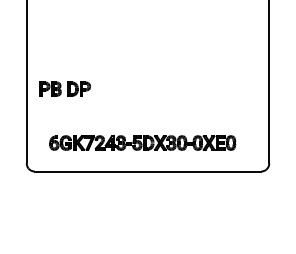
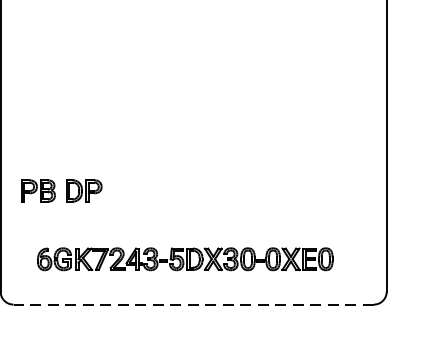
part: (64, 88) -> (60, 189), moved
line: (147, 171) -> (192, 304), solid -> dashed

